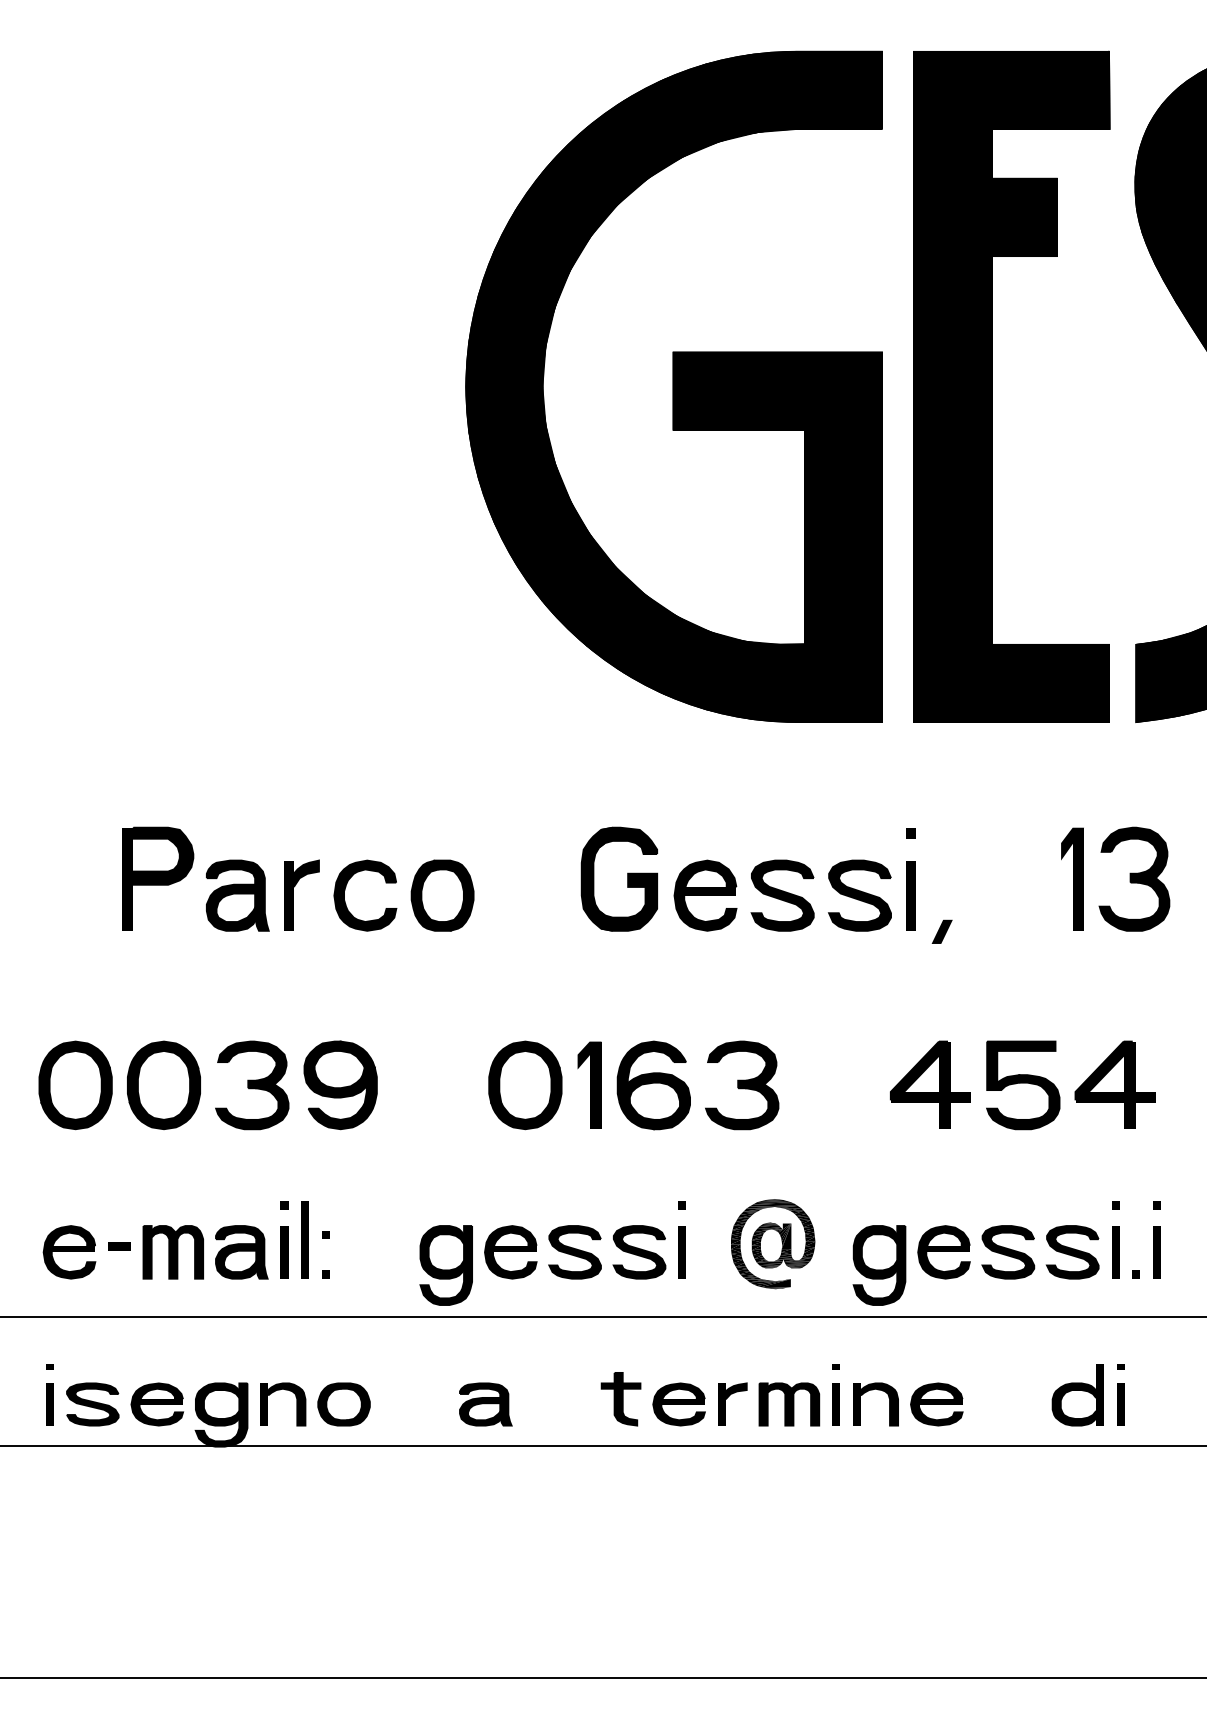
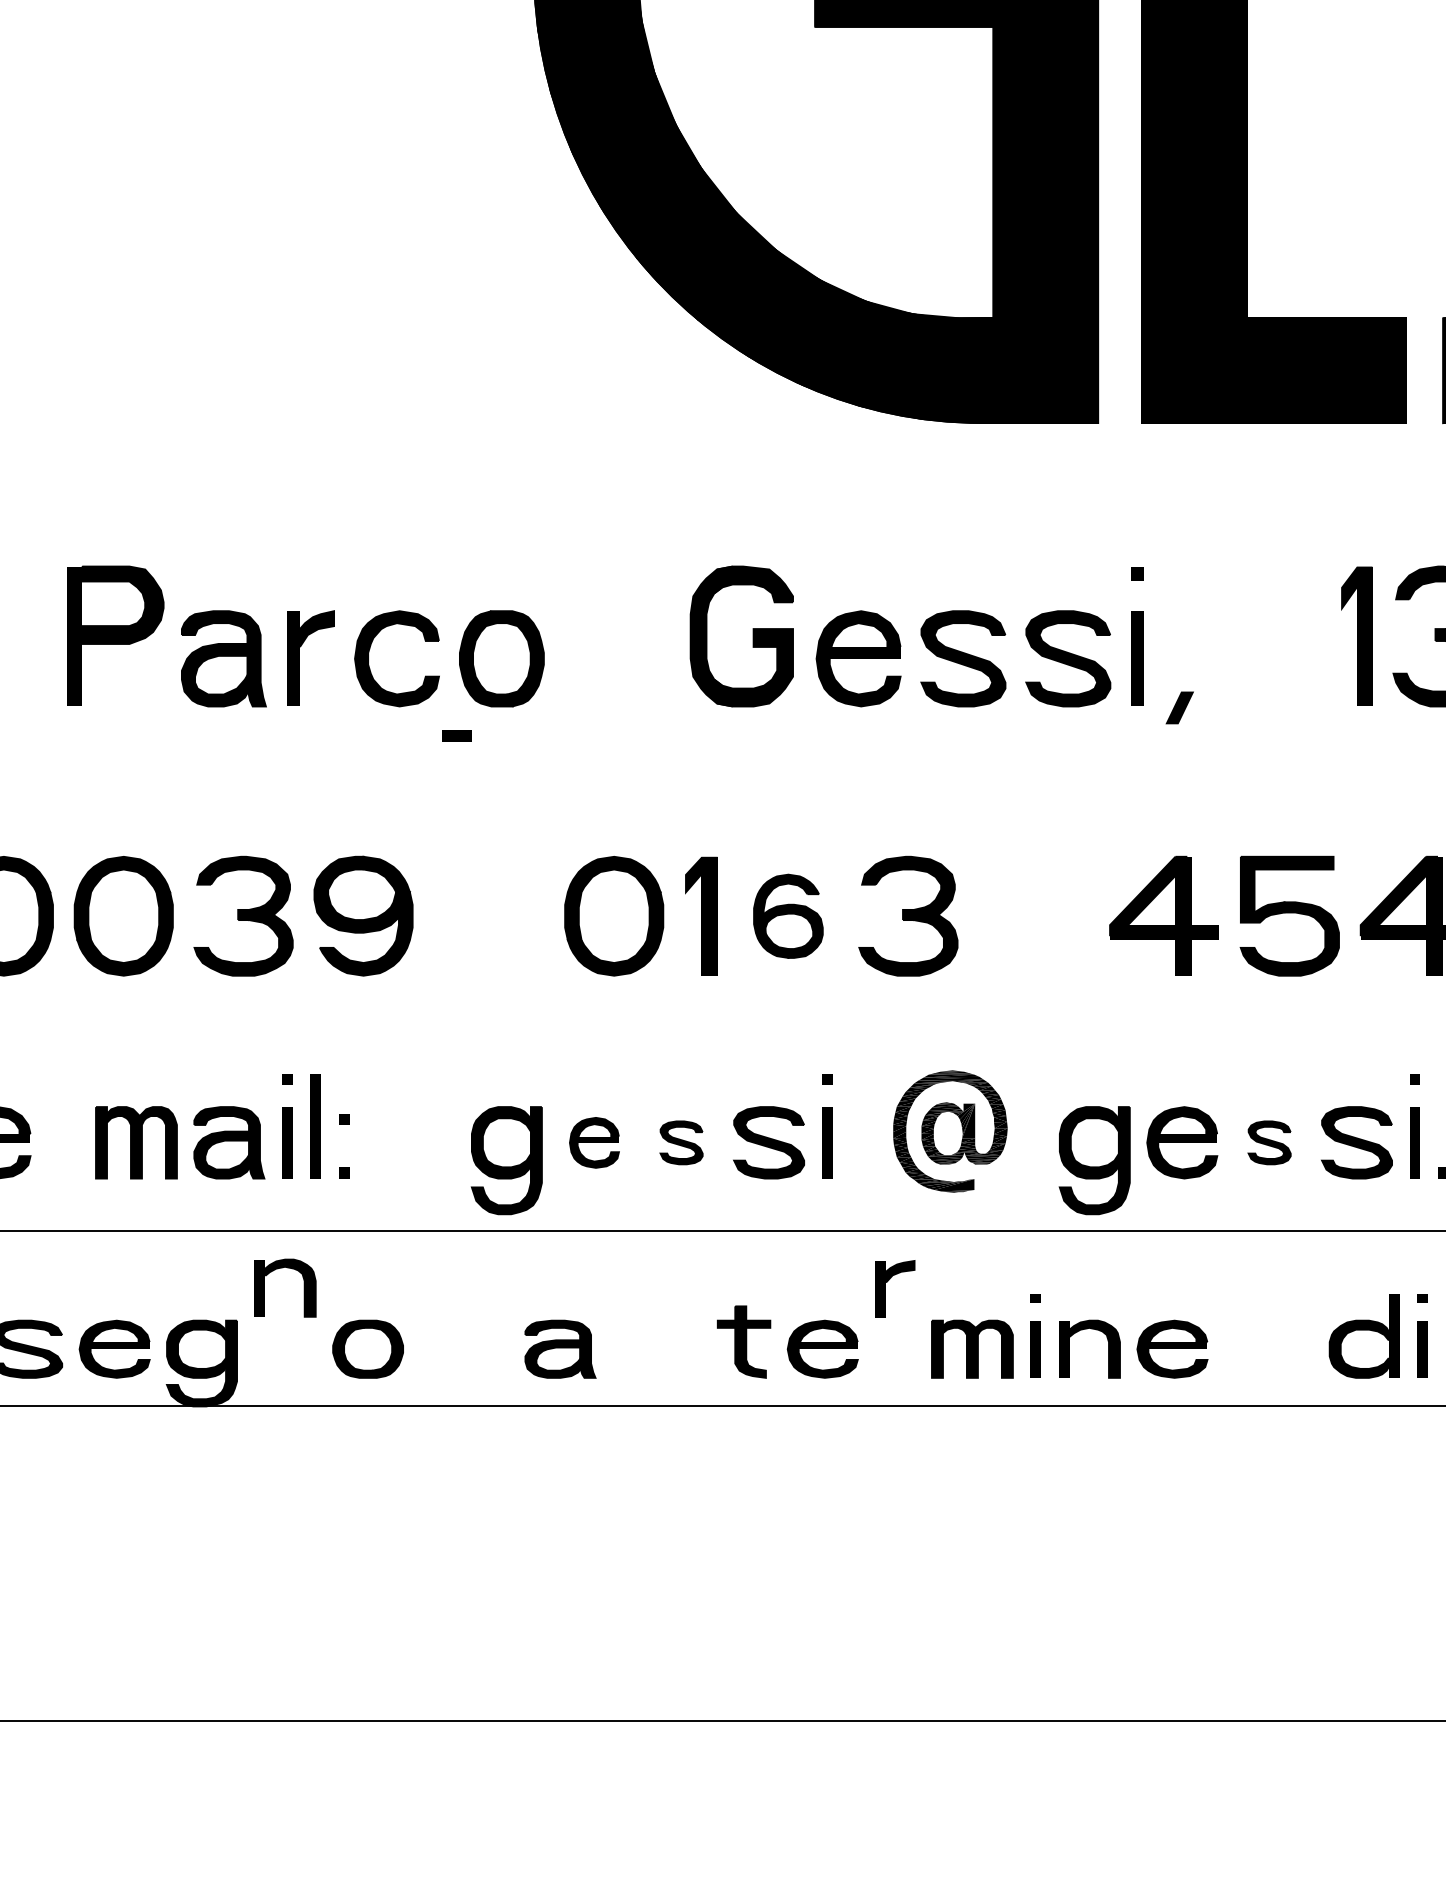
part: (653, 1085) -> (788, 916), size x0.7
part: (119, 1246) -> (456, 735), moved
part: (510, 1252) -> (593, 1142), size x0.7
part: (574, 1252) -> (680, 1142), size x0.6
part: (1008, 1252) -> (1269, 1142), size x0.6
part: (725, 1403) -> (885, 1288), moved
part: (296, 1404) -> (303, 1288), moved

